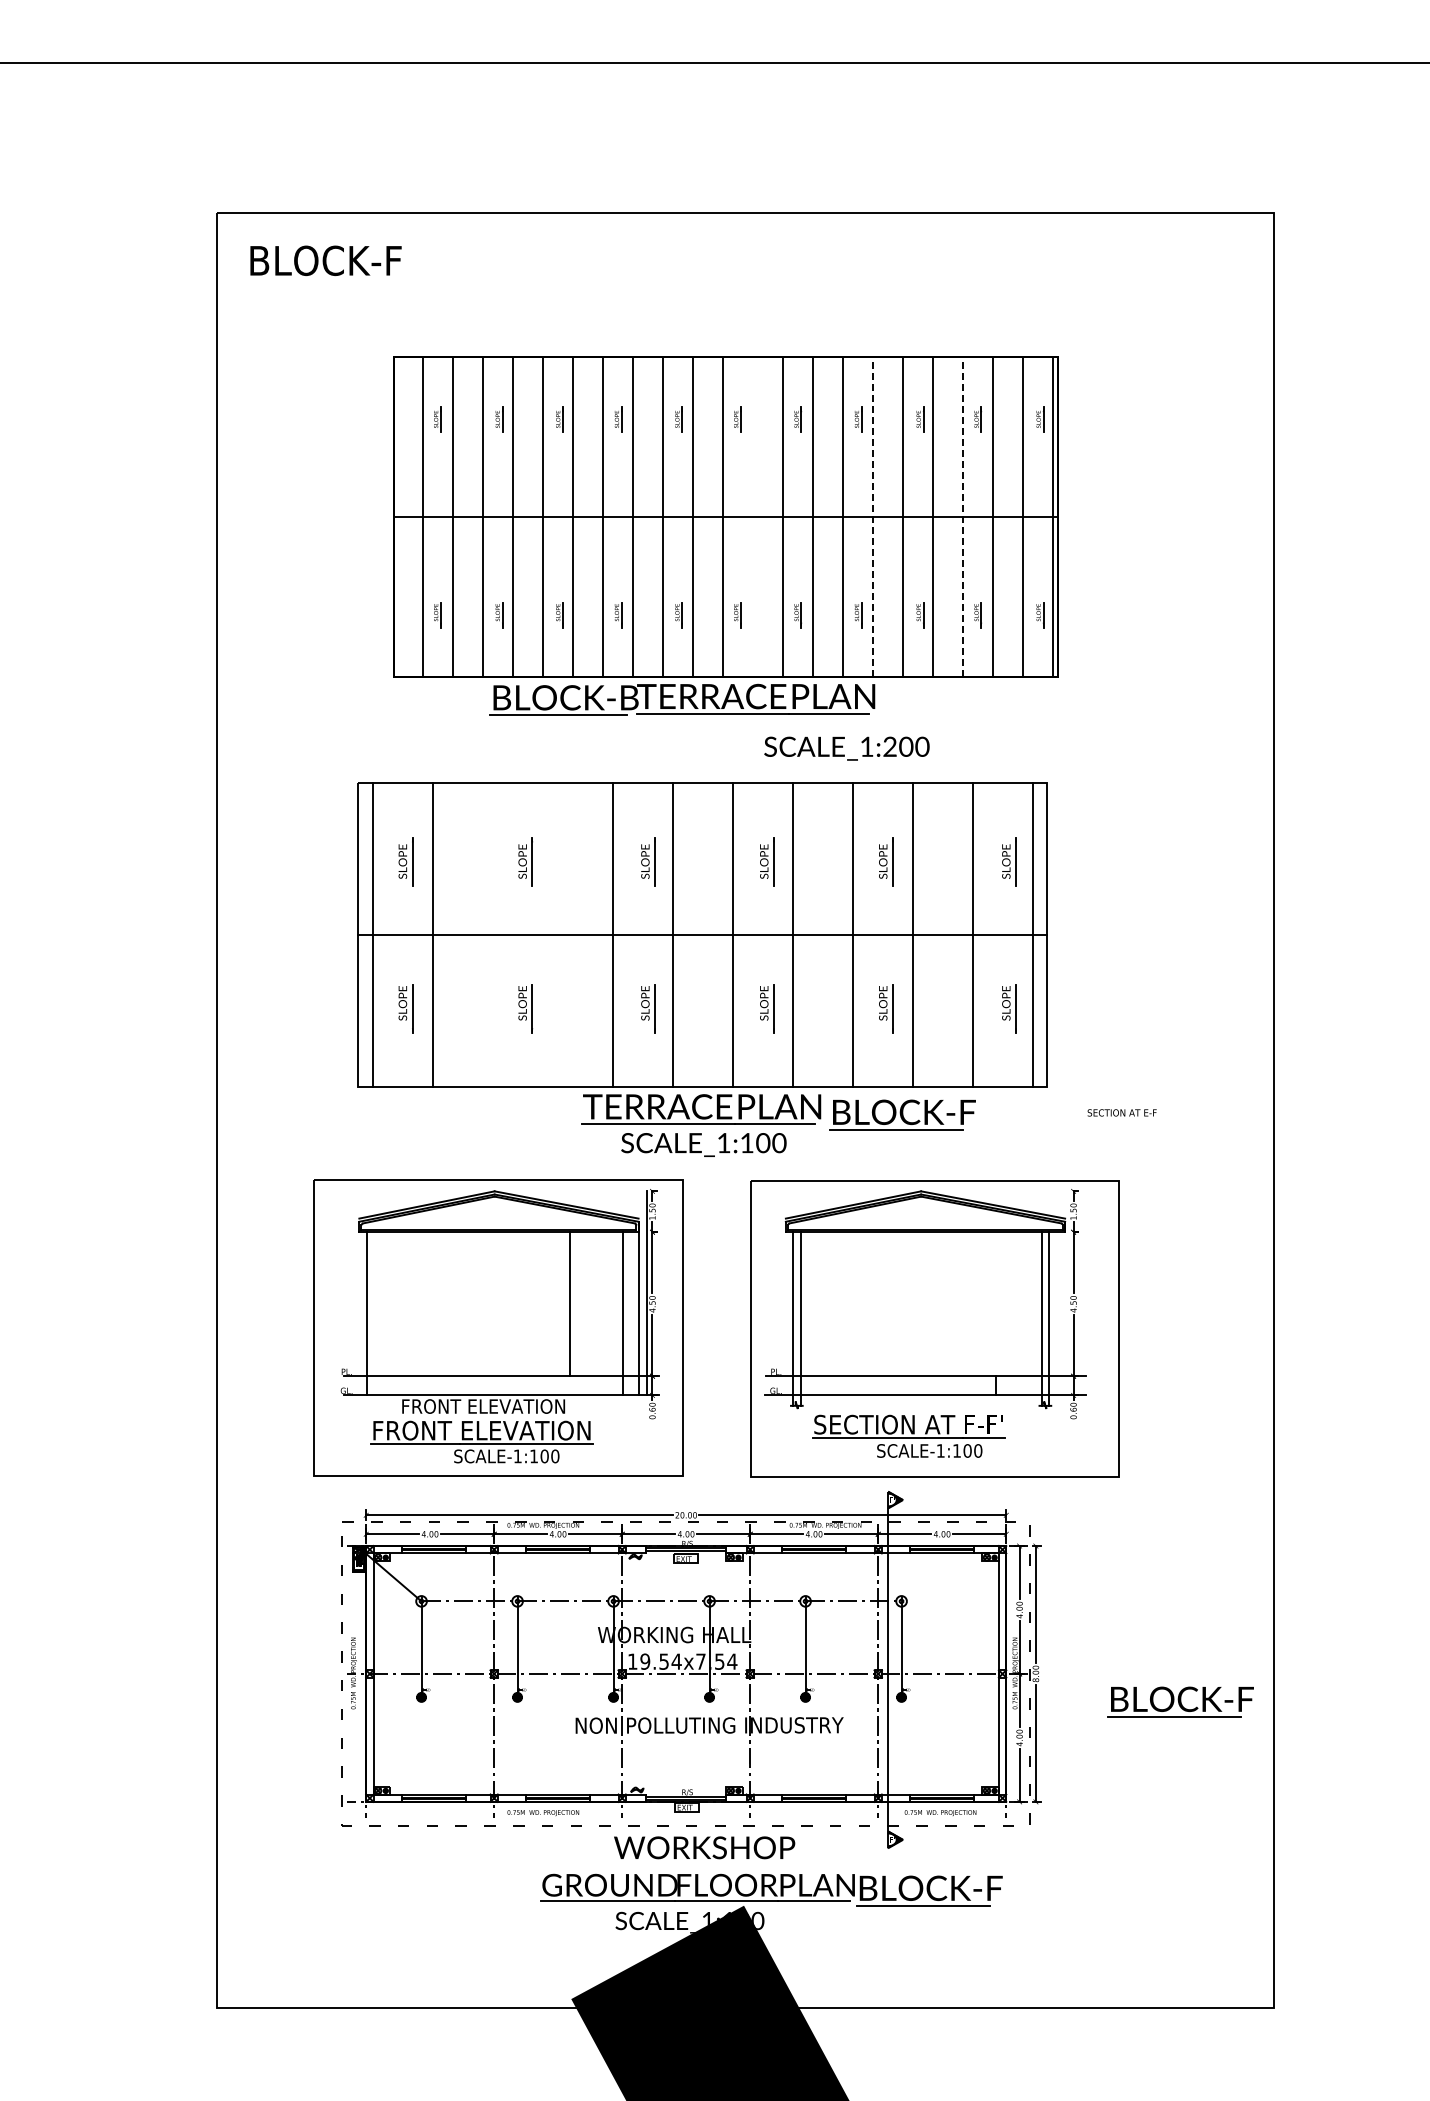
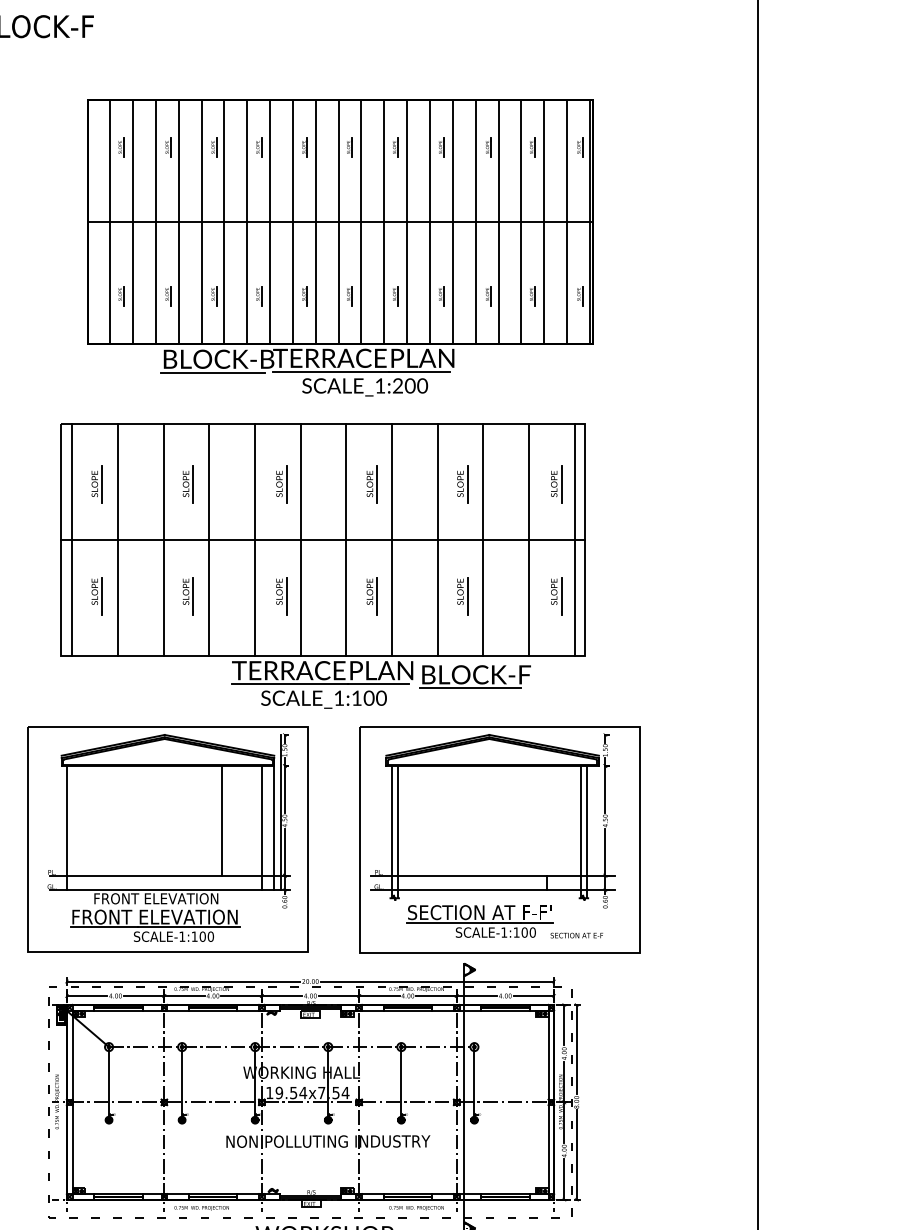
line: (873, 516) -> (453, 221), dashed -> solid
line: (963, 516) -> (521, 221), dashed -> solid
line: (753, 517) -> (361, 222), added
text: (846, 748) -> (364, 387), moved
line: (493, 935) -> (163, 540), added
line: (553, 935) -> (209, 540), added
text: (1121, 1112) -> (576, 935), moved
part: (1180, 1701) -> (686, 1123), removed
text: (940, 1812) -> (416, 1207), moved

